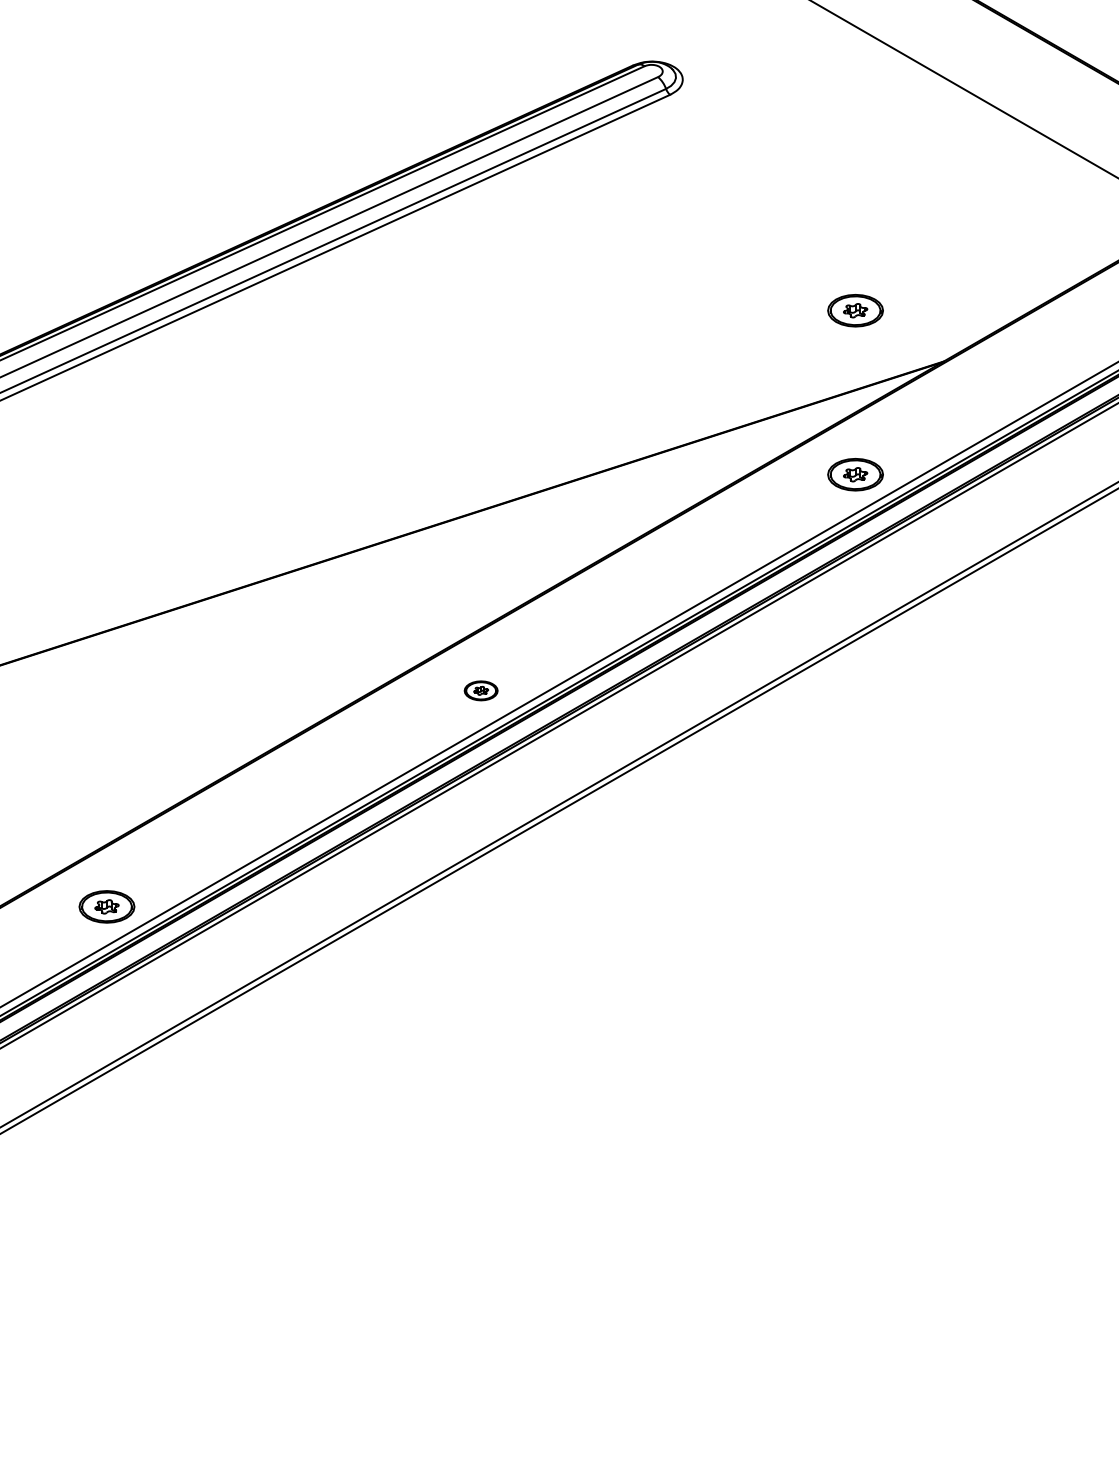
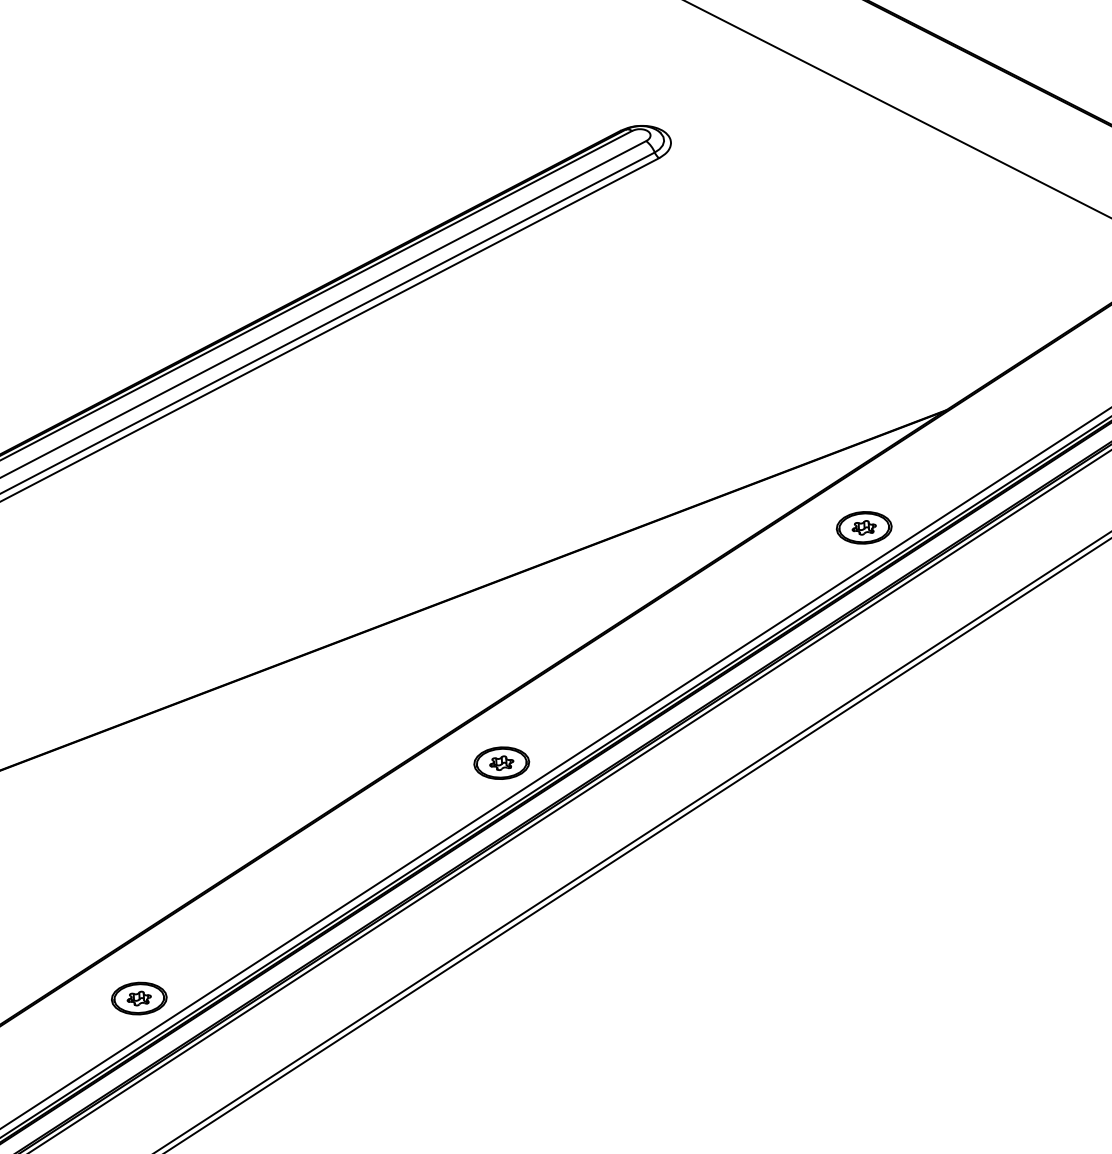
part: (855, 310) -> (855, 363), removed
part: (480, 690) -> (500, 762), size x1.67

